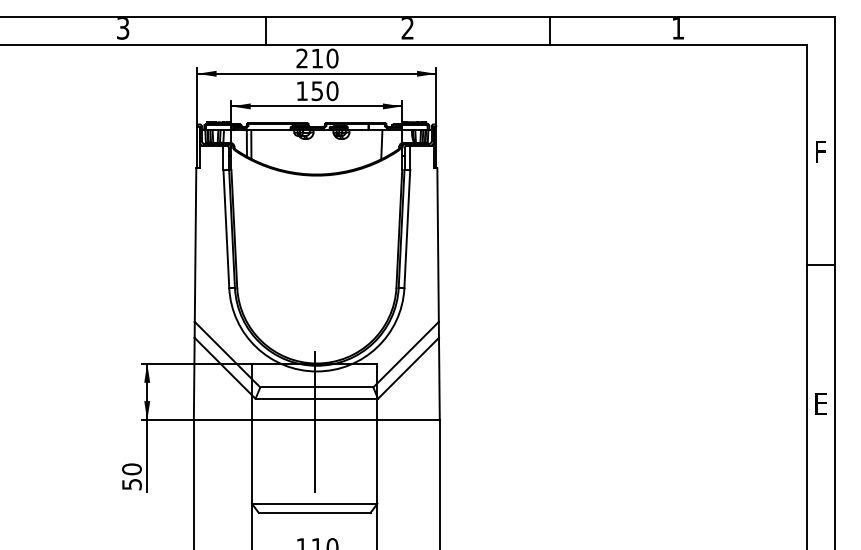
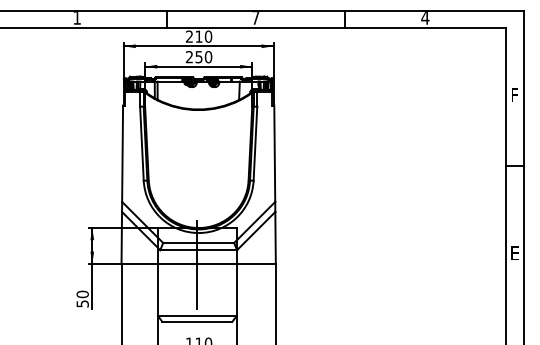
text: (122, 29) -> (76, 18), 3 -> 1
text: (407, 29) -> (255, 18), 2 -> 7
text: (678, 29) -> (425, 18), 1 -> 4
text: (302, 91) -> (189, 57), 150 -> 250

